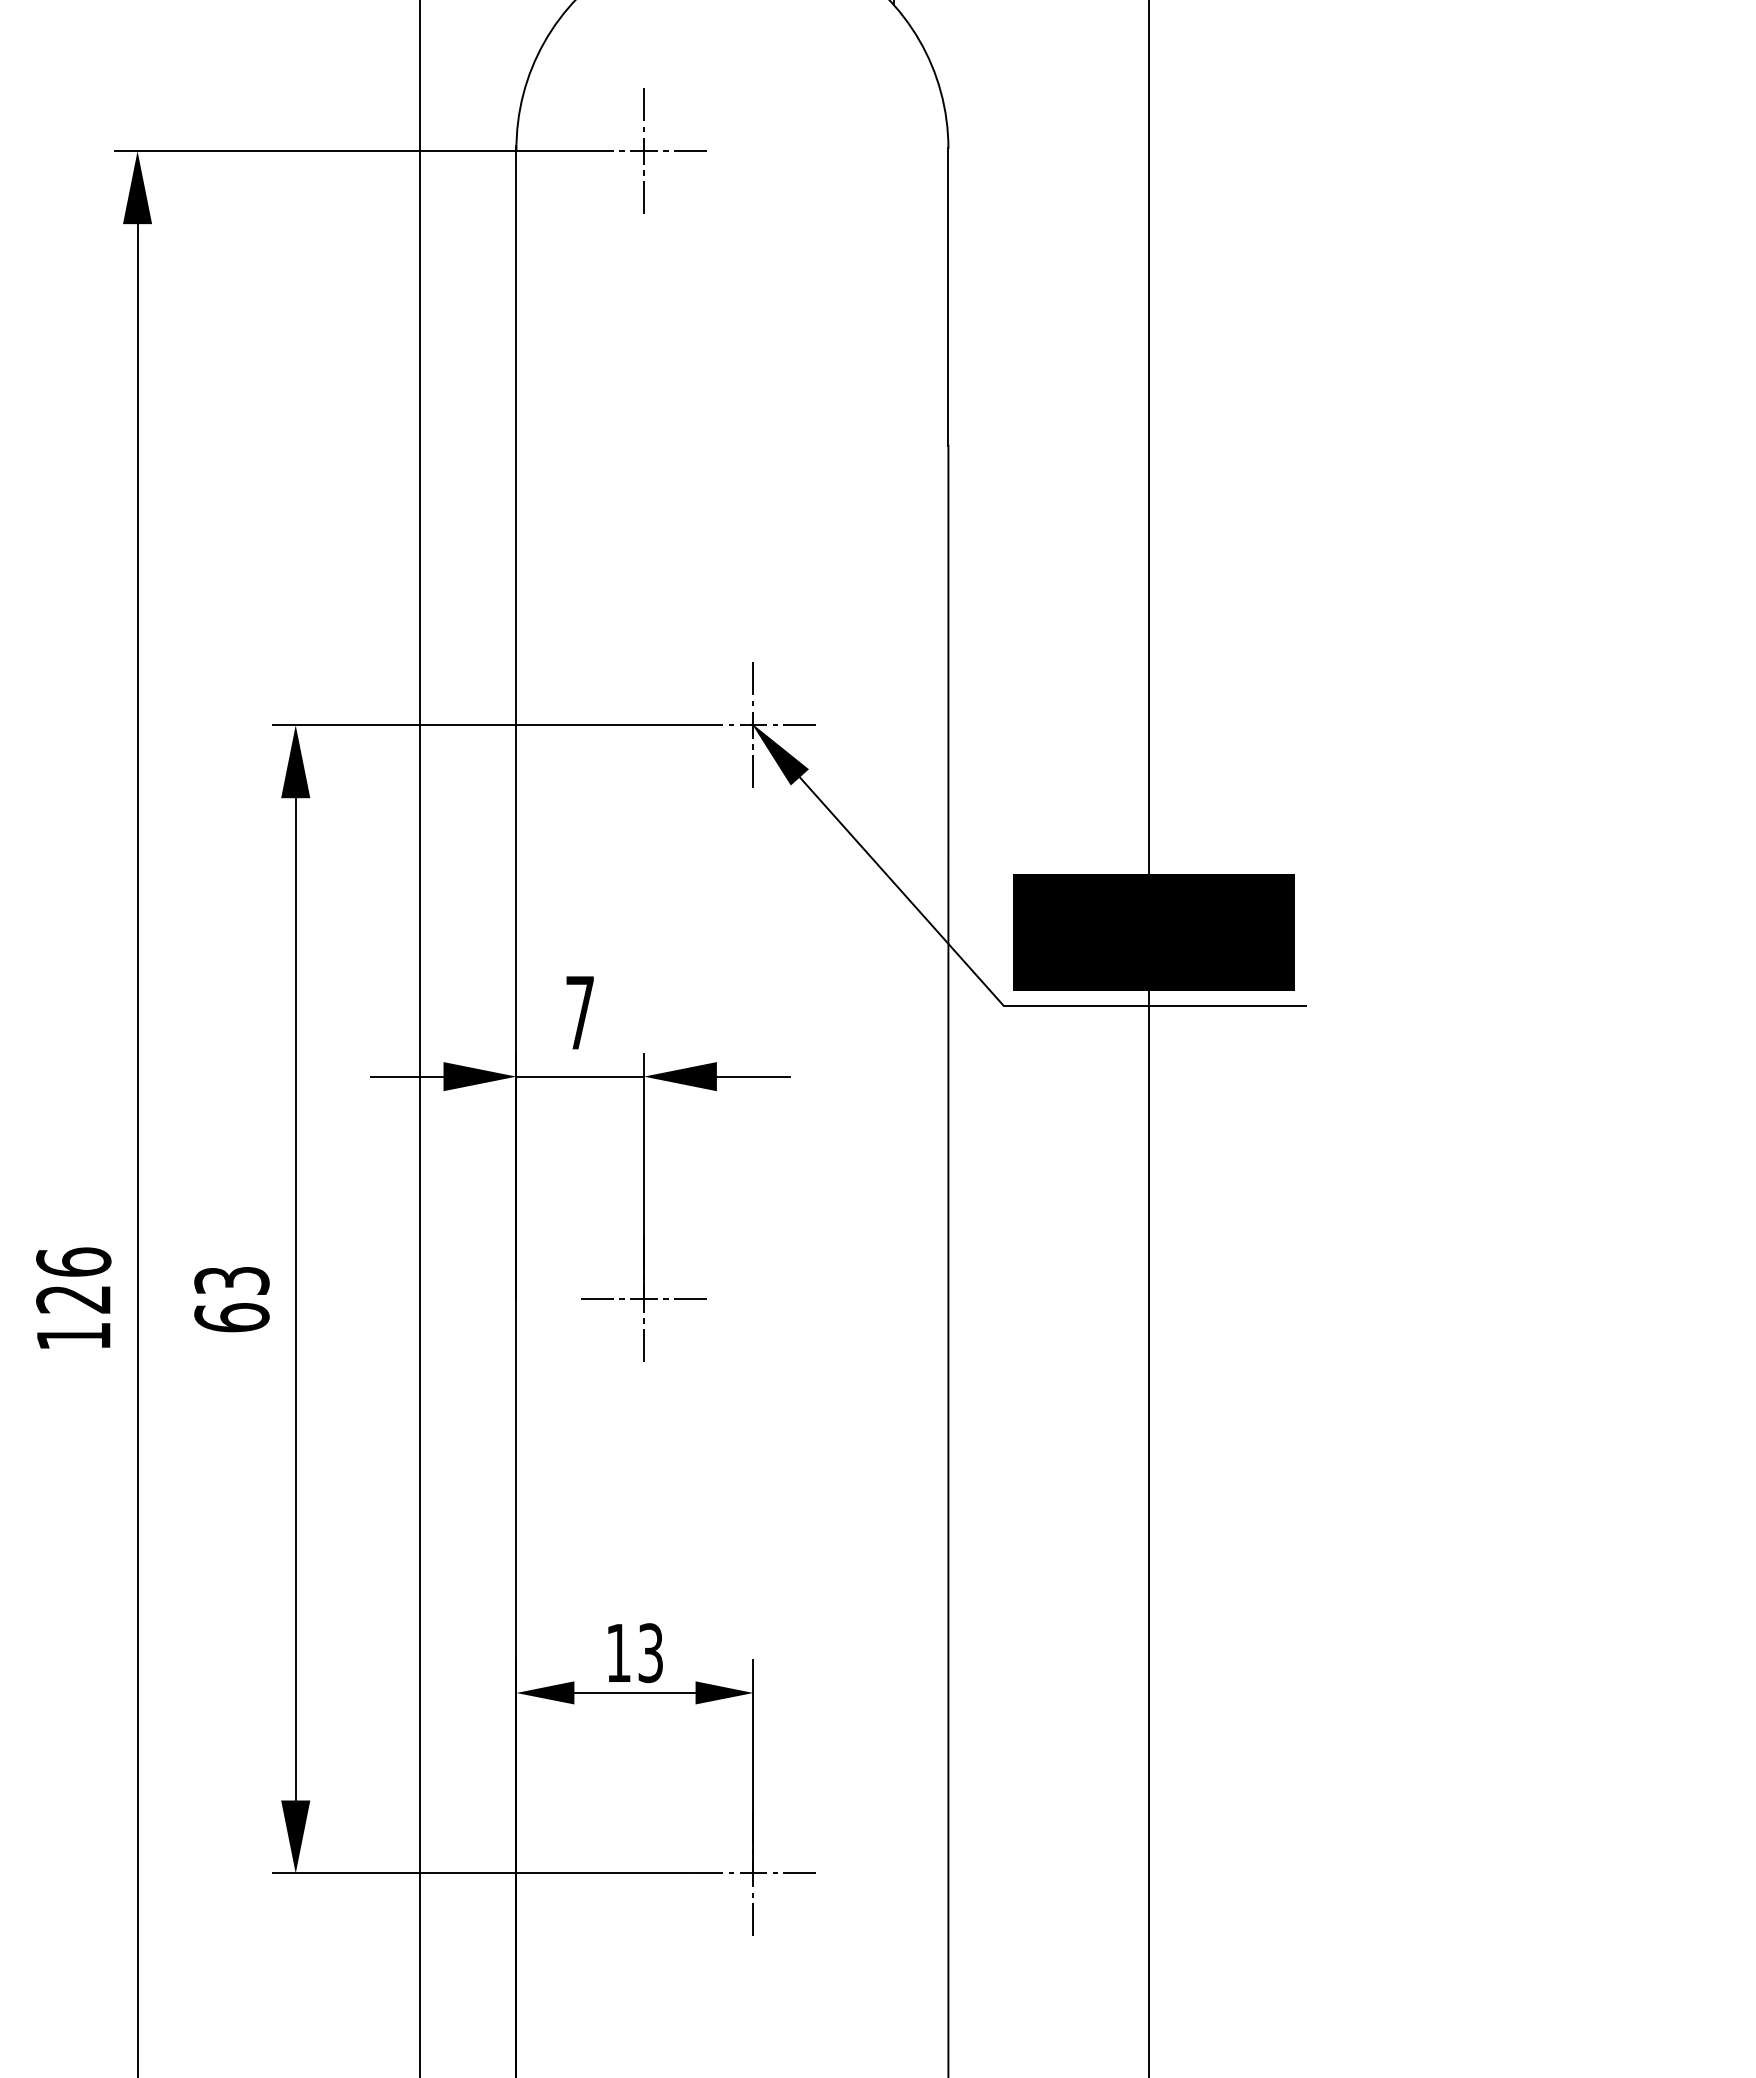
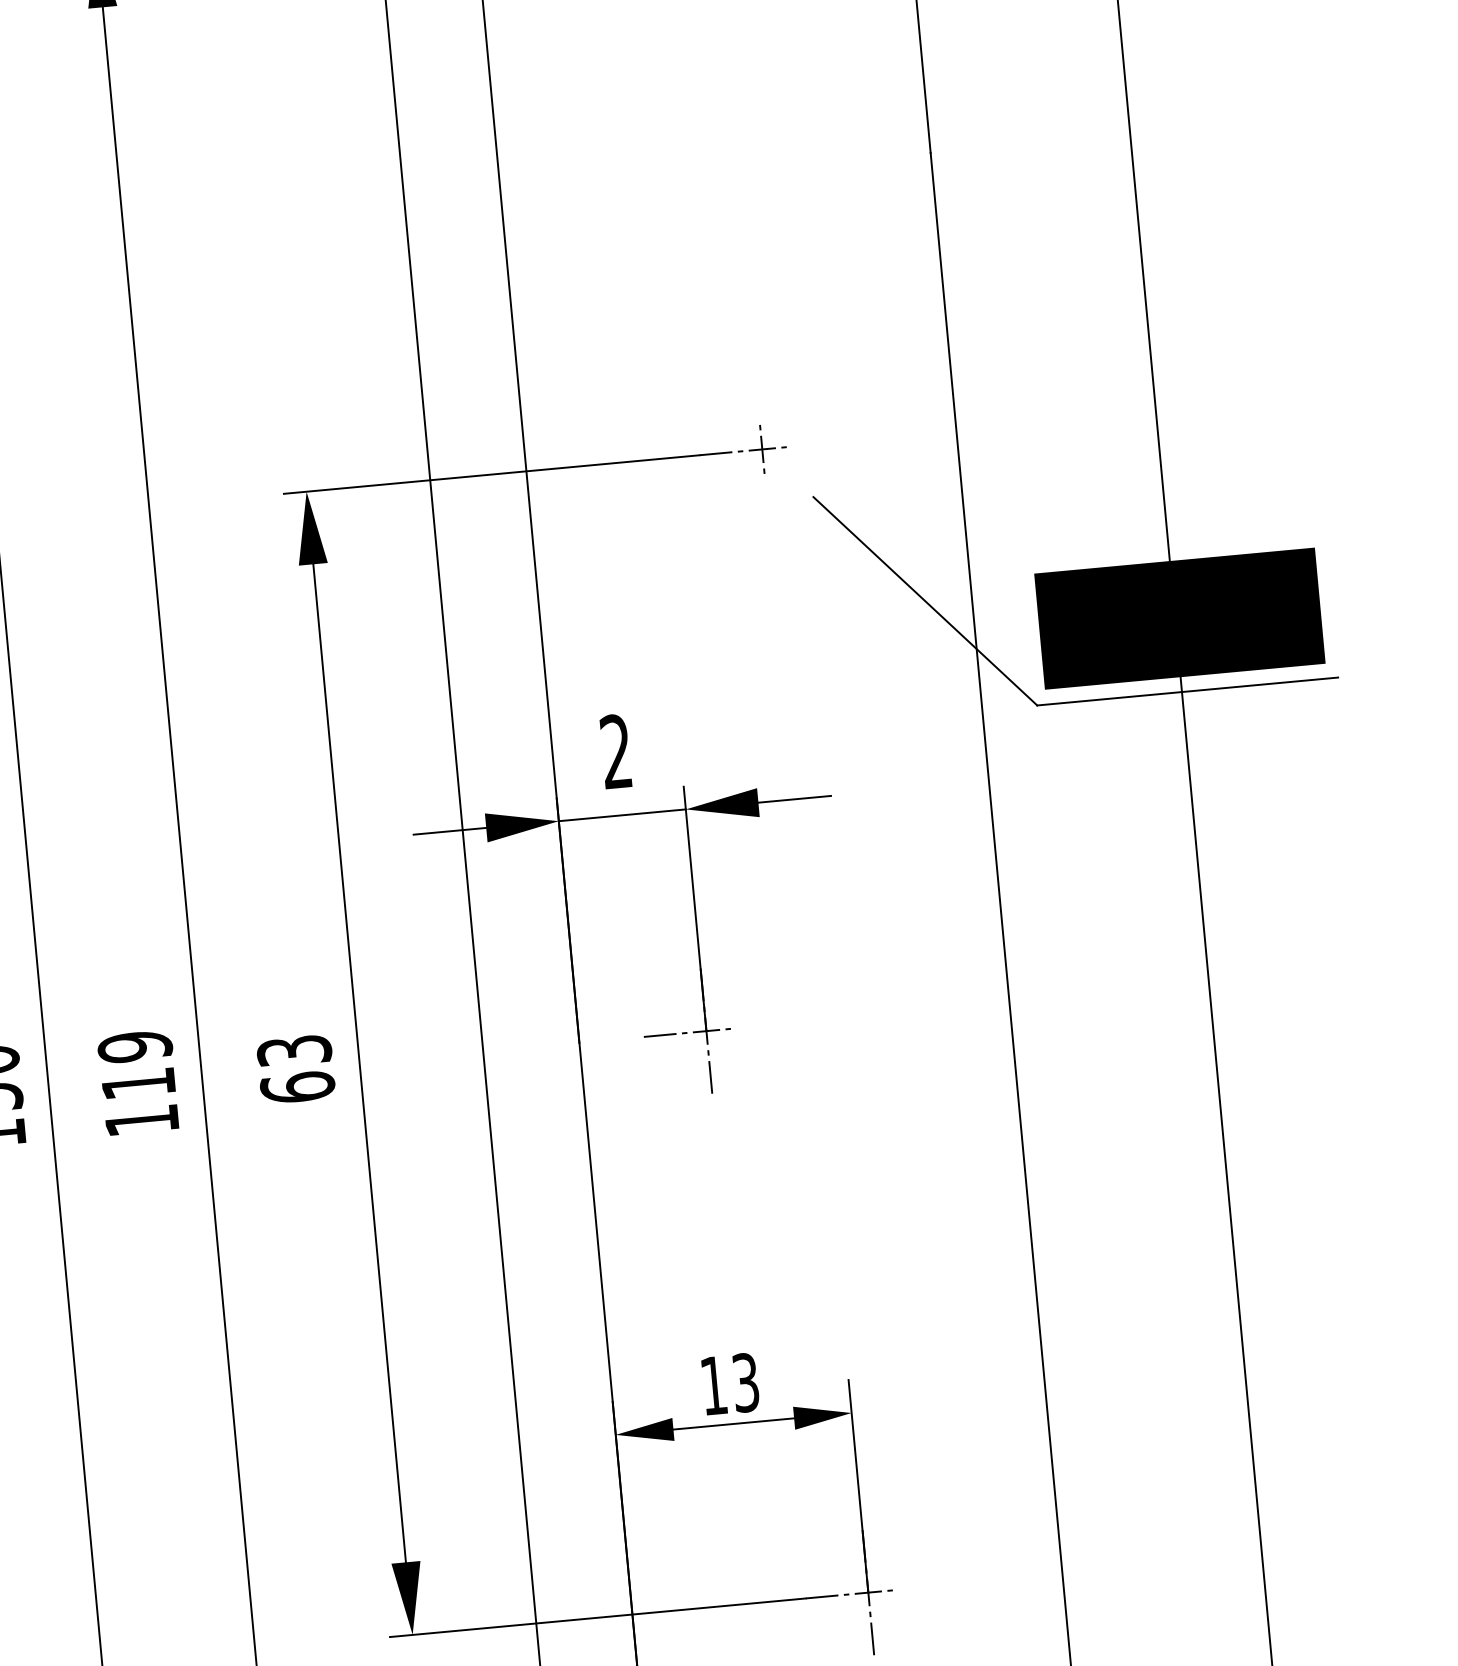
line: (753, 678) -> (758, 402), removed
line: (799, 725) -> (808, 445), removed
fill: (779, 754) -> (791, 476), removed
line: (753, 771) -> (766, 495), removed
text: (579, 1012) -> (615, 751), 7 -> 2
text: (73, 1280) -> (136, 1065), 126 -> 119
line: (690, 1299) -> (752, 1027), removed
line: (799, 1873) -> (914, 1588), removed

